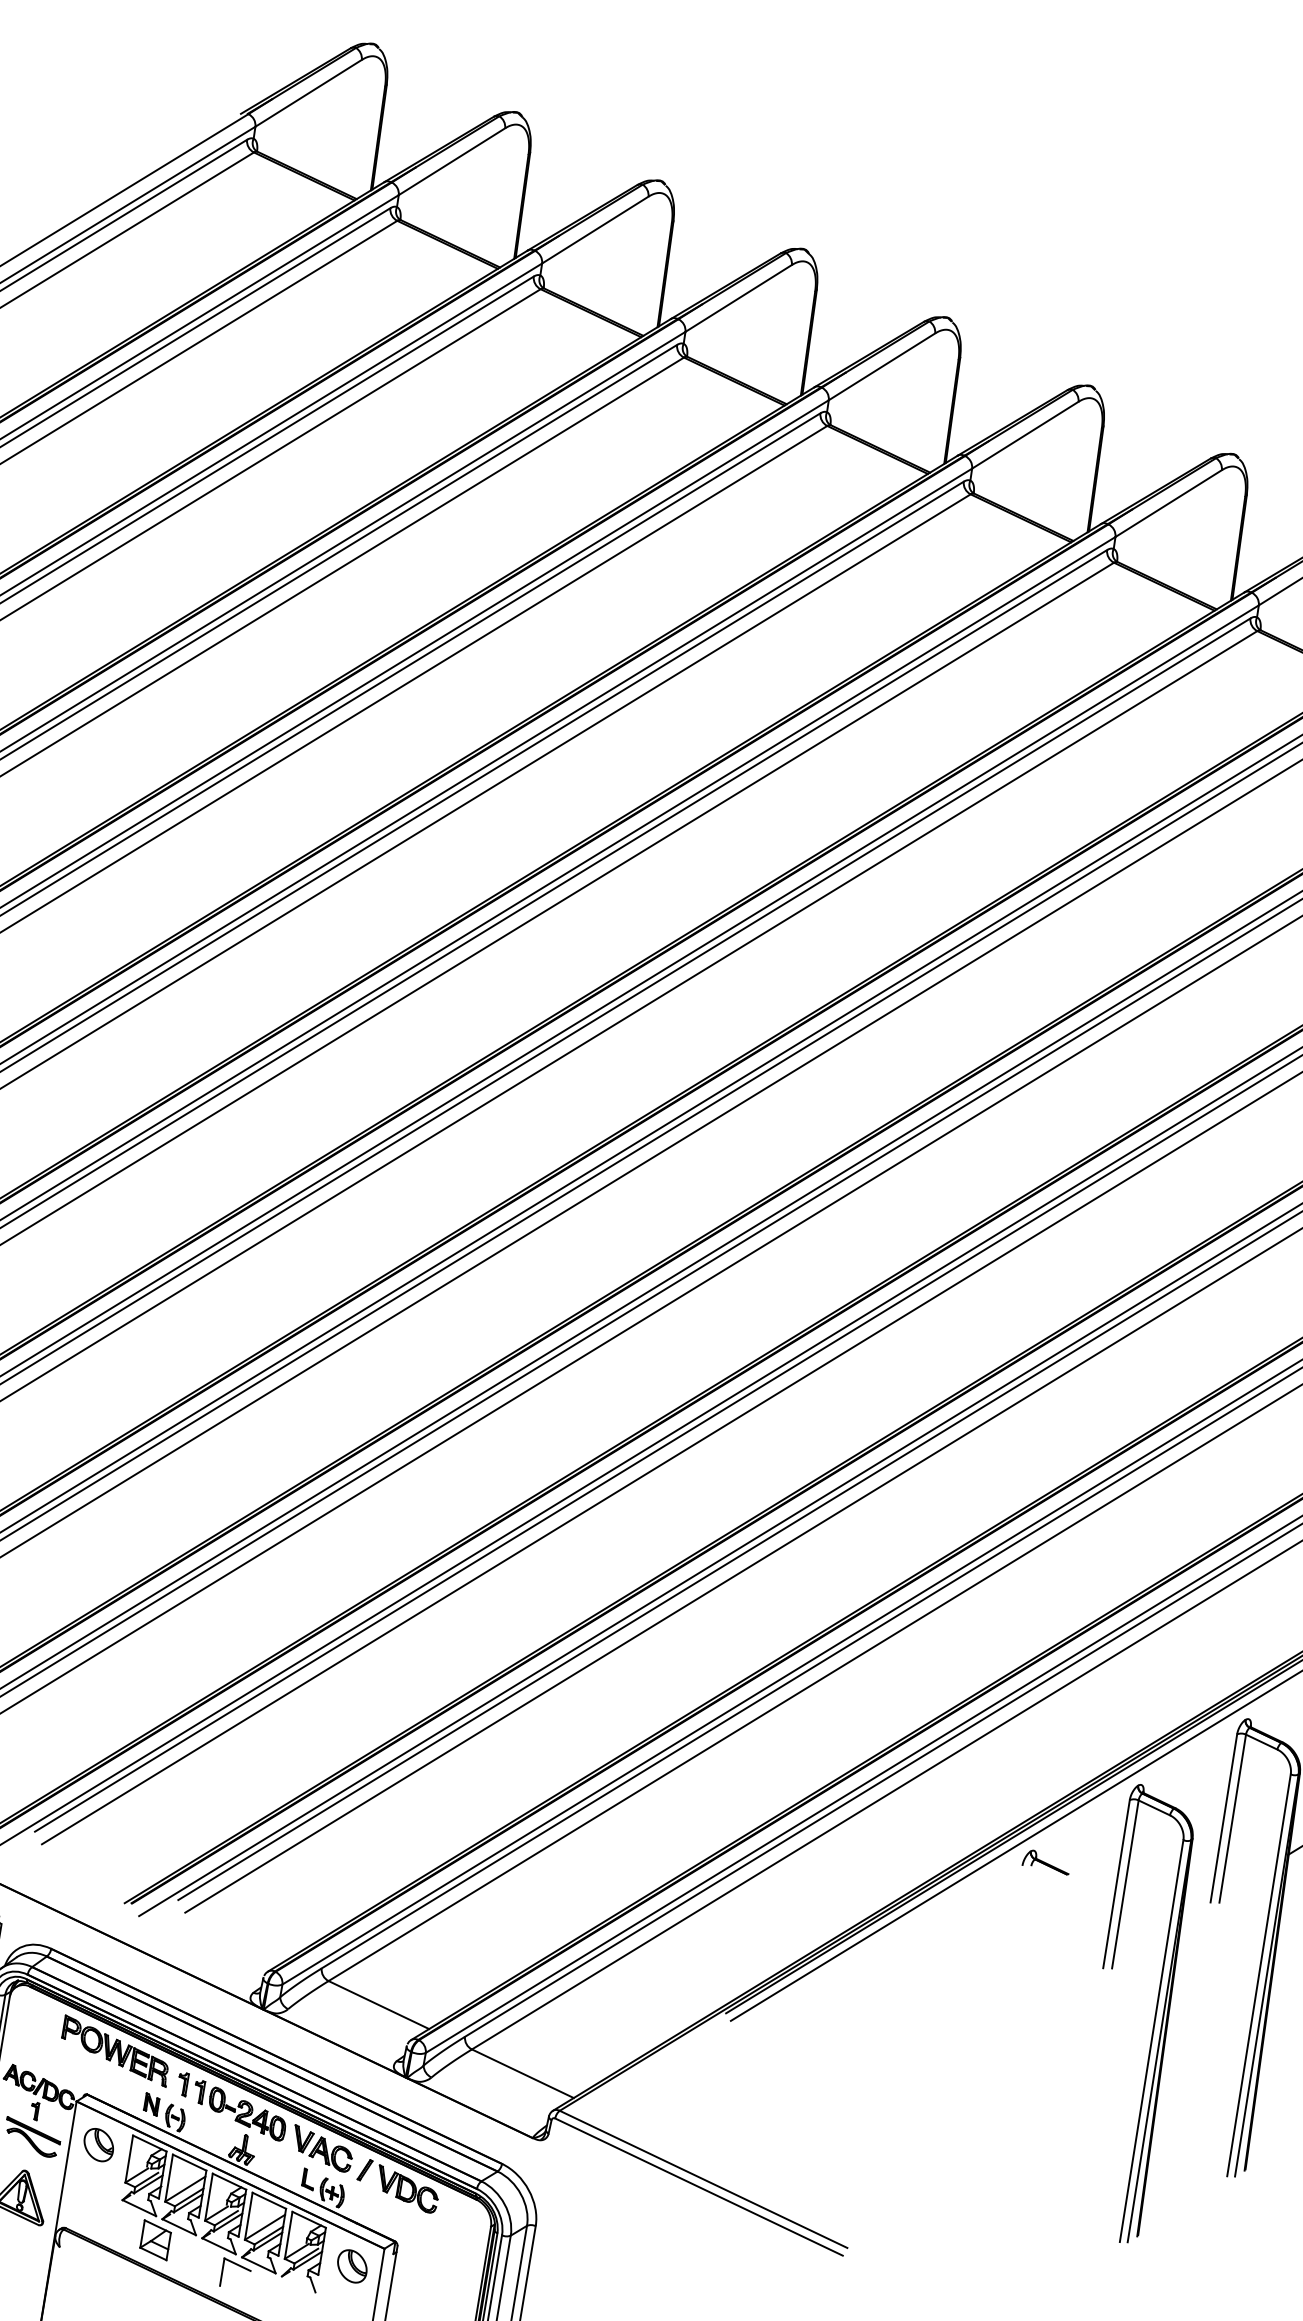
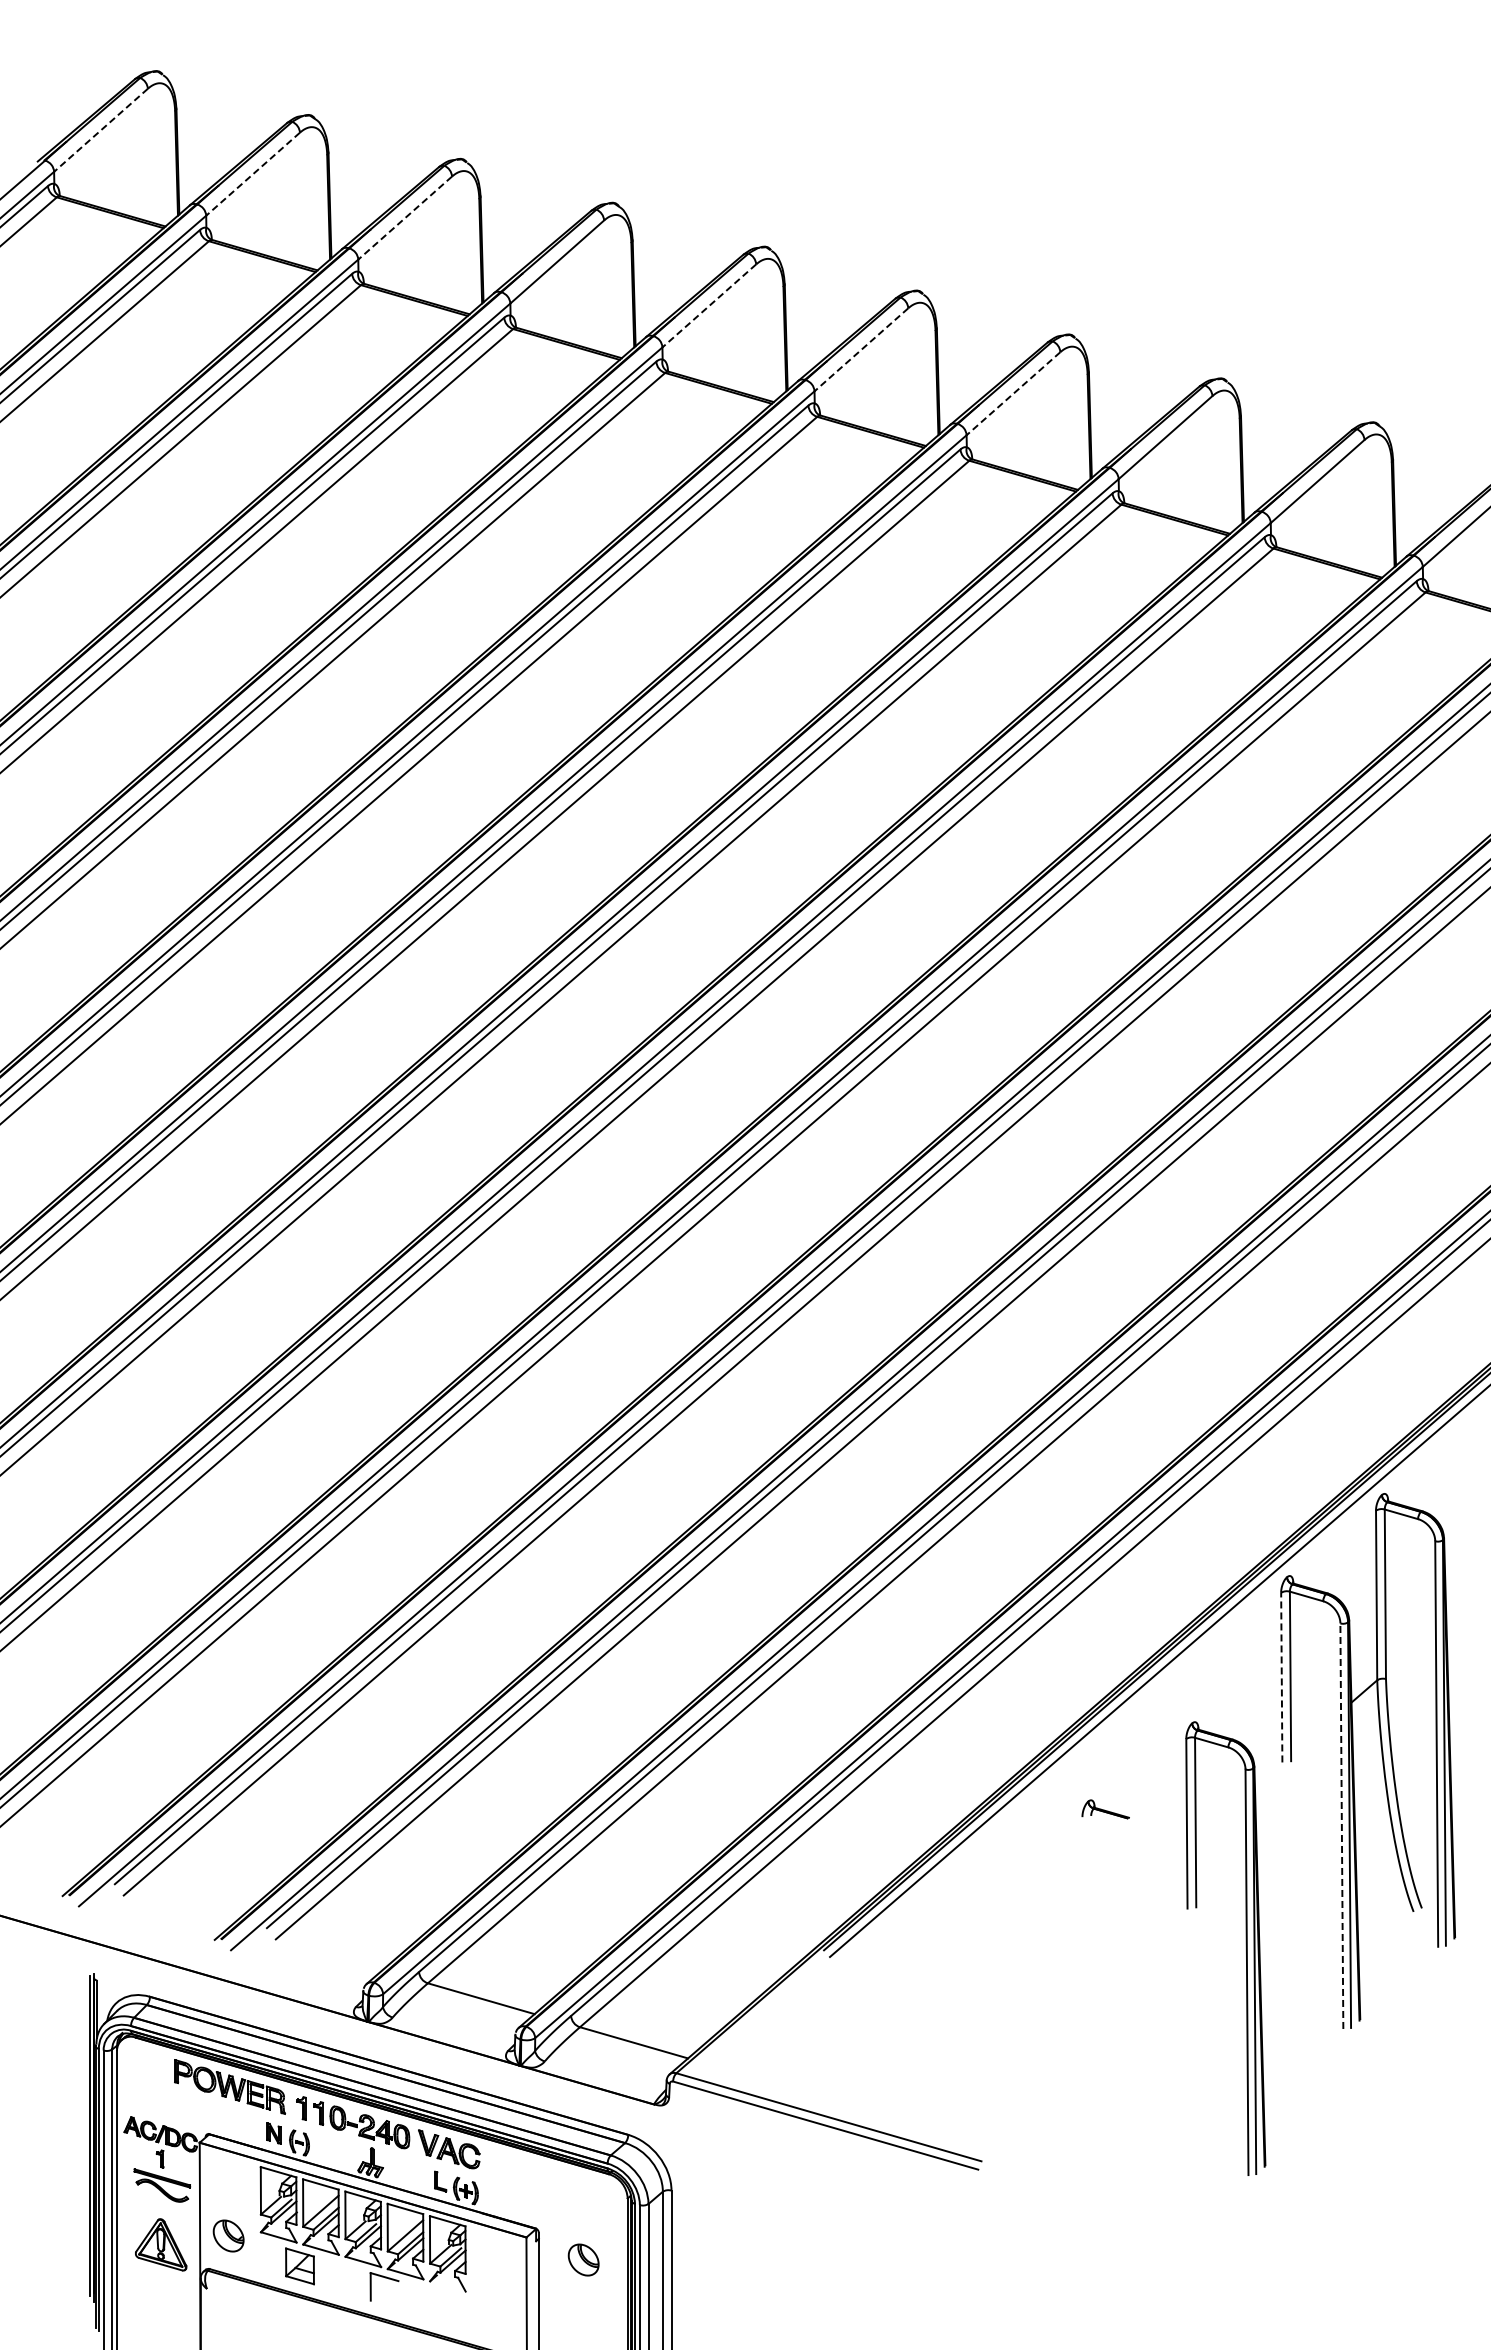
line: (309, 93) -> (101, 130), solid -> dashed
line: (452, 162) -> (253, 174), solid -> dashed
line: (595, 230) -> (405, 218), solid -> dashed
line: (882, 366) -> (709, 305), solid -> dashed
line: (1025, 434) -> (861, 349), solid -> dashed
line: (1168, 503) -> (1013, 393), solid -> dashed
line: (1223, 1818) -> (1281, 1677), solid -> dashed
part: (1046, 1862) -> (1105, 1809), moved
line: (1258, 1975) -> (1341, 1826), solid -> dashed
part: (1154, 2016) -> (1245, 1947), moved
part: (98, 2144) -> (228, 2235), moved
part: (397, 2185) -> (529, 2173), removed
part: (352, 2265) -> (583, 2259), moved

